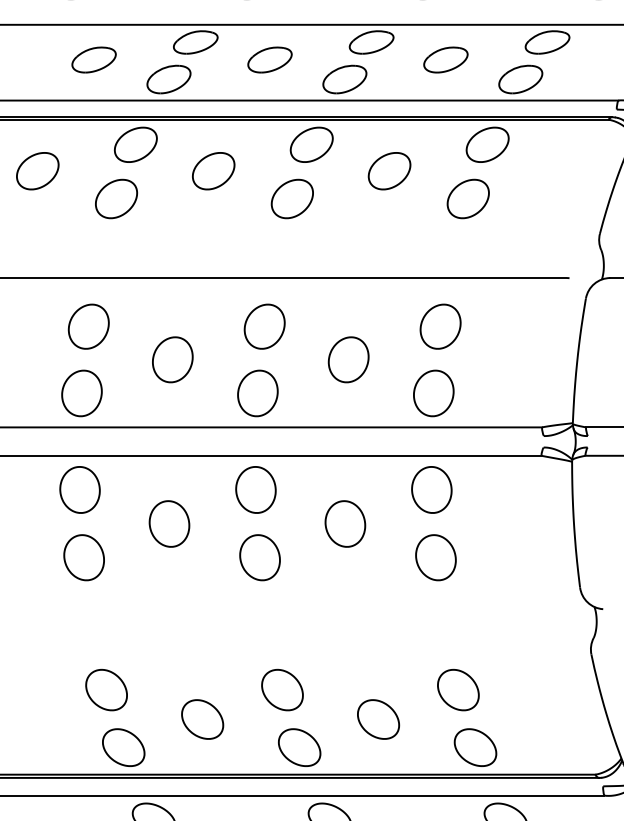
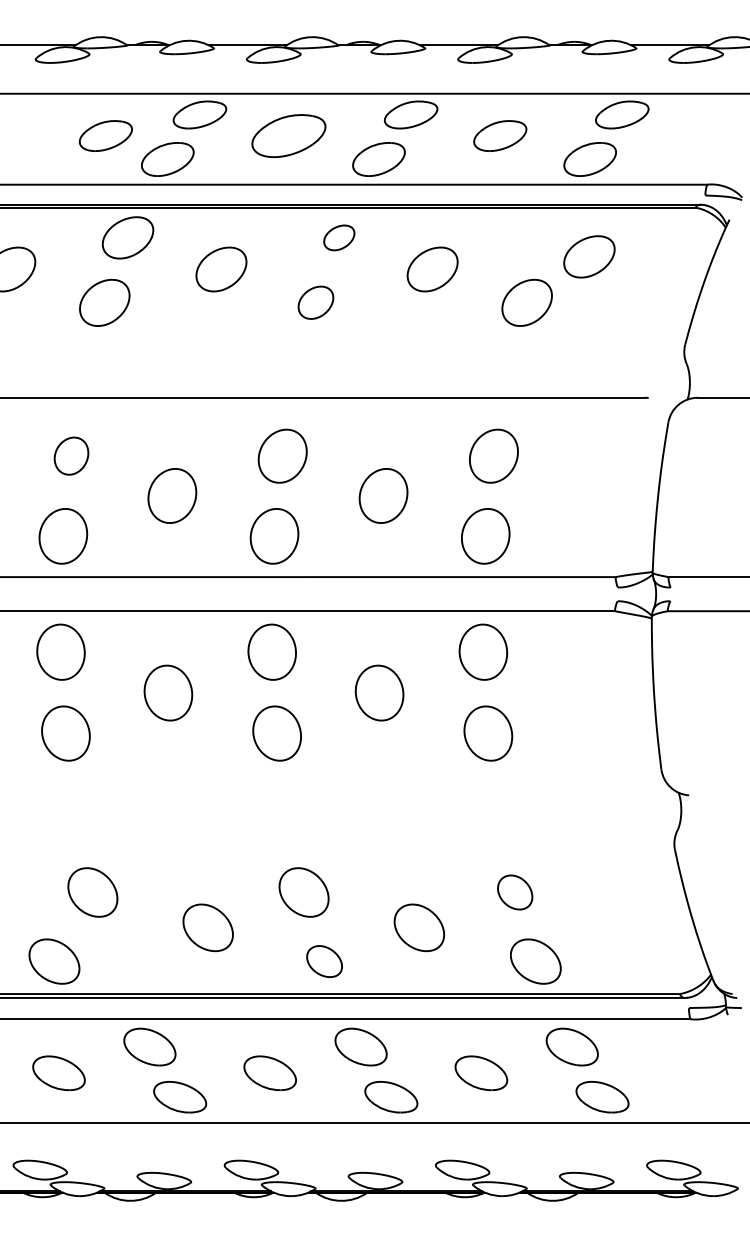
part: (93, 59) -> (105, 135), moved
part: (270, 59) -> (289, 135), size x1.4
part: (312, 144) -> (339, 237), size x0.6
part: (487, 144) -> (589, 256), moved
part: (292, 198) -> (315, 302), size x0.7
part: (88, 326) -> (71, 455), size x0.7
part: (457, 690) -> (514, 892), size x0.7
part: (123, 747) -> (54, 961), moved
part: (299, 747) -> (324, 961), size x0.7

